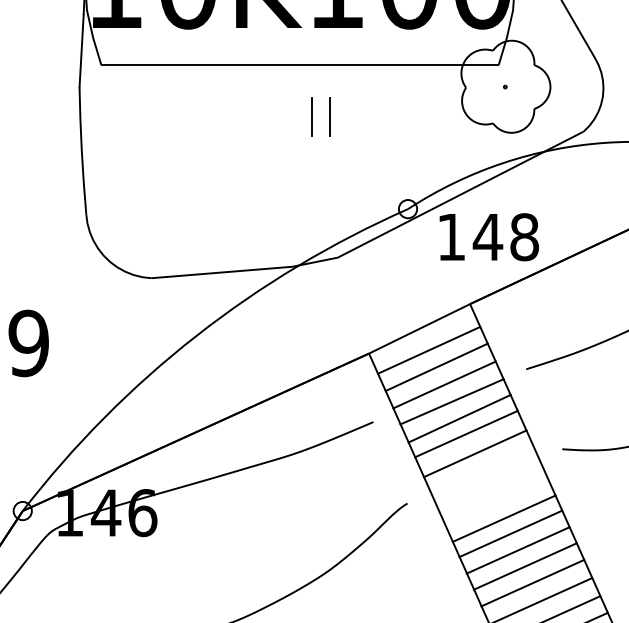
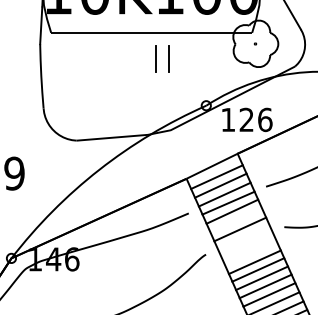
part: (321, 117) -> (162, 59), size x1.4
text: (505, 236) -> (255, 119), 148 -> 126
line: (465, 434) -> (235, 219), removed

